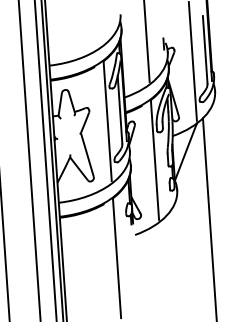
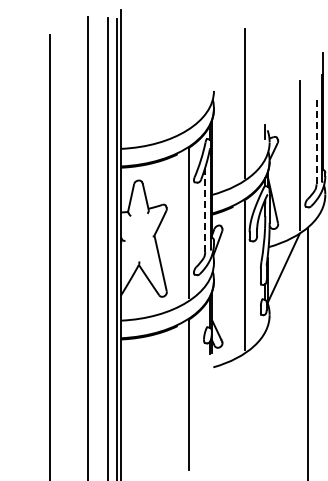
line: (205, 49) -> (316, 141), solid -> dashed
line: (120, 109) -> (205, 209), solid -> dashed

